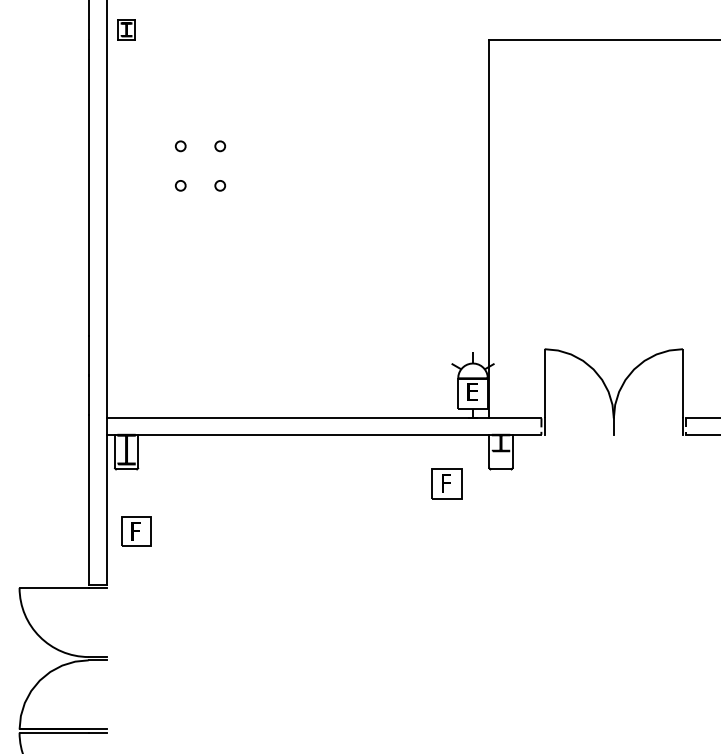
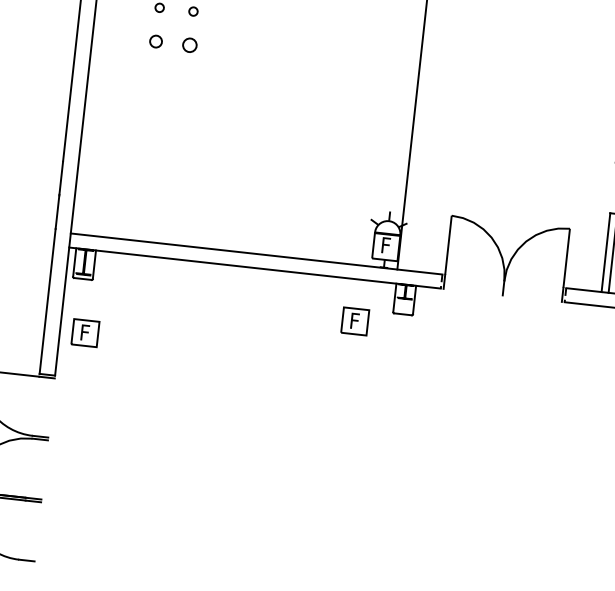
circle: (180, 185) -> (155, 41), size x1.4
circle: (219, 185) -> (189, 45), size x1.6
text: (472, 391) -> (386, 245), E -> F

